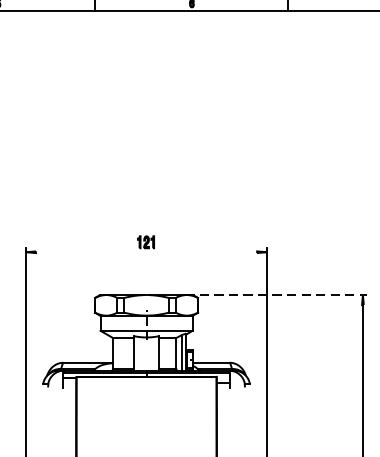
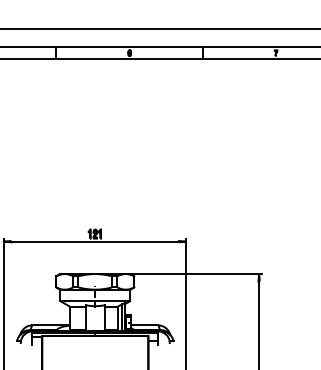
line: (146, 252) -> (95, 241), added
line: (276, 295) -> (193, 274), dashed -> solid

